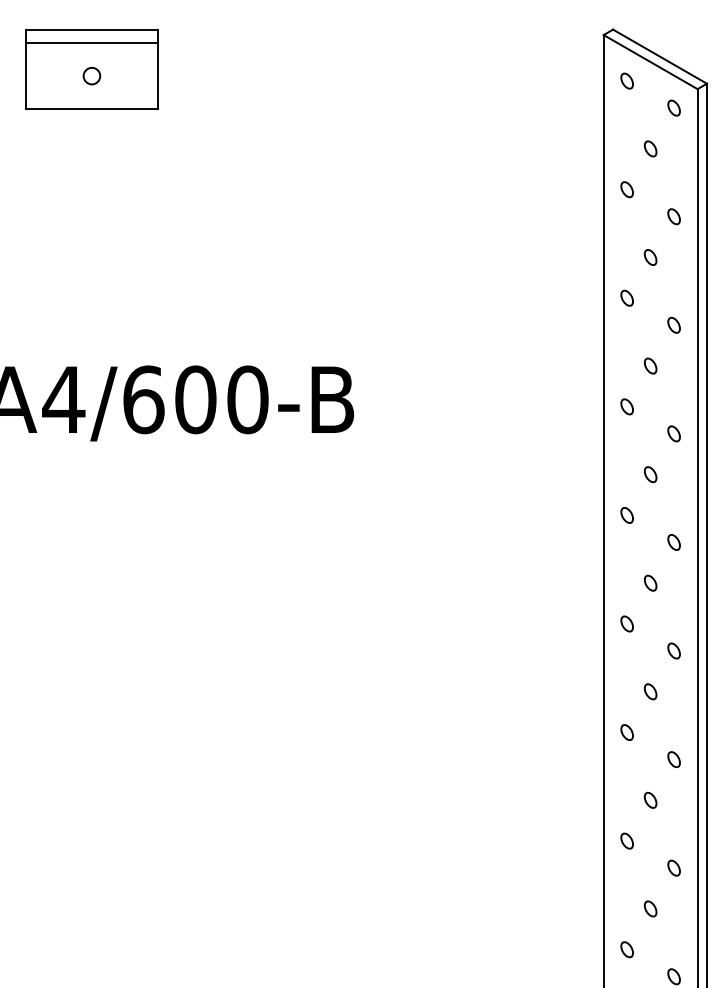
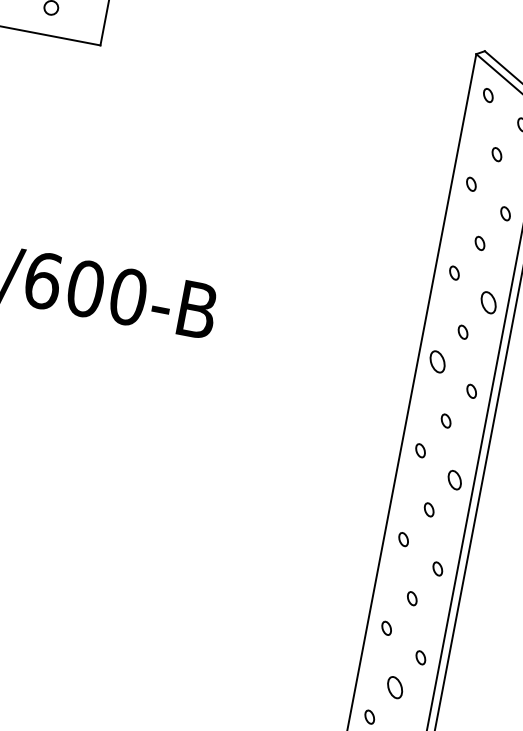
part: (673, 324) -> (488, 301), size x1.6
part: (626, 406) -> (437, 361), size x1.6
part: (673, 542) -> (454, 480), size x1.4
part: (650, 799) -> (395, 686), size x1.6

